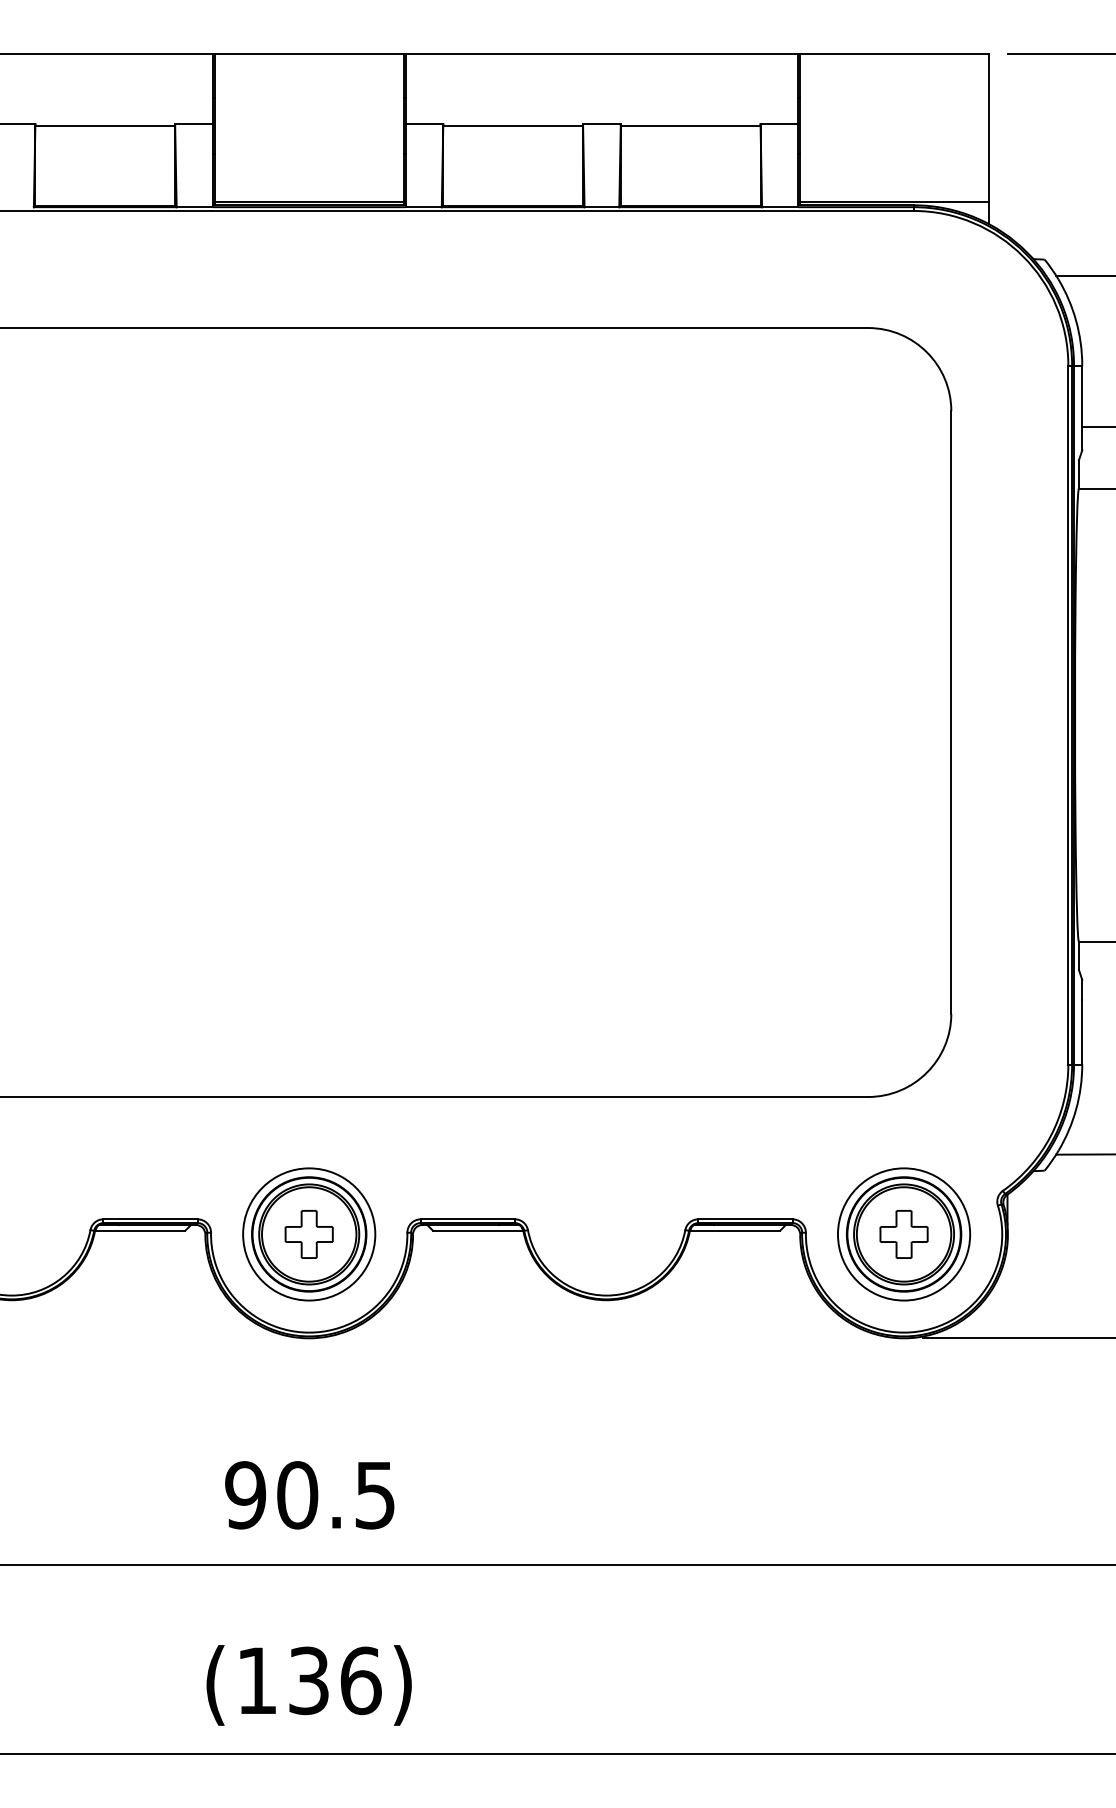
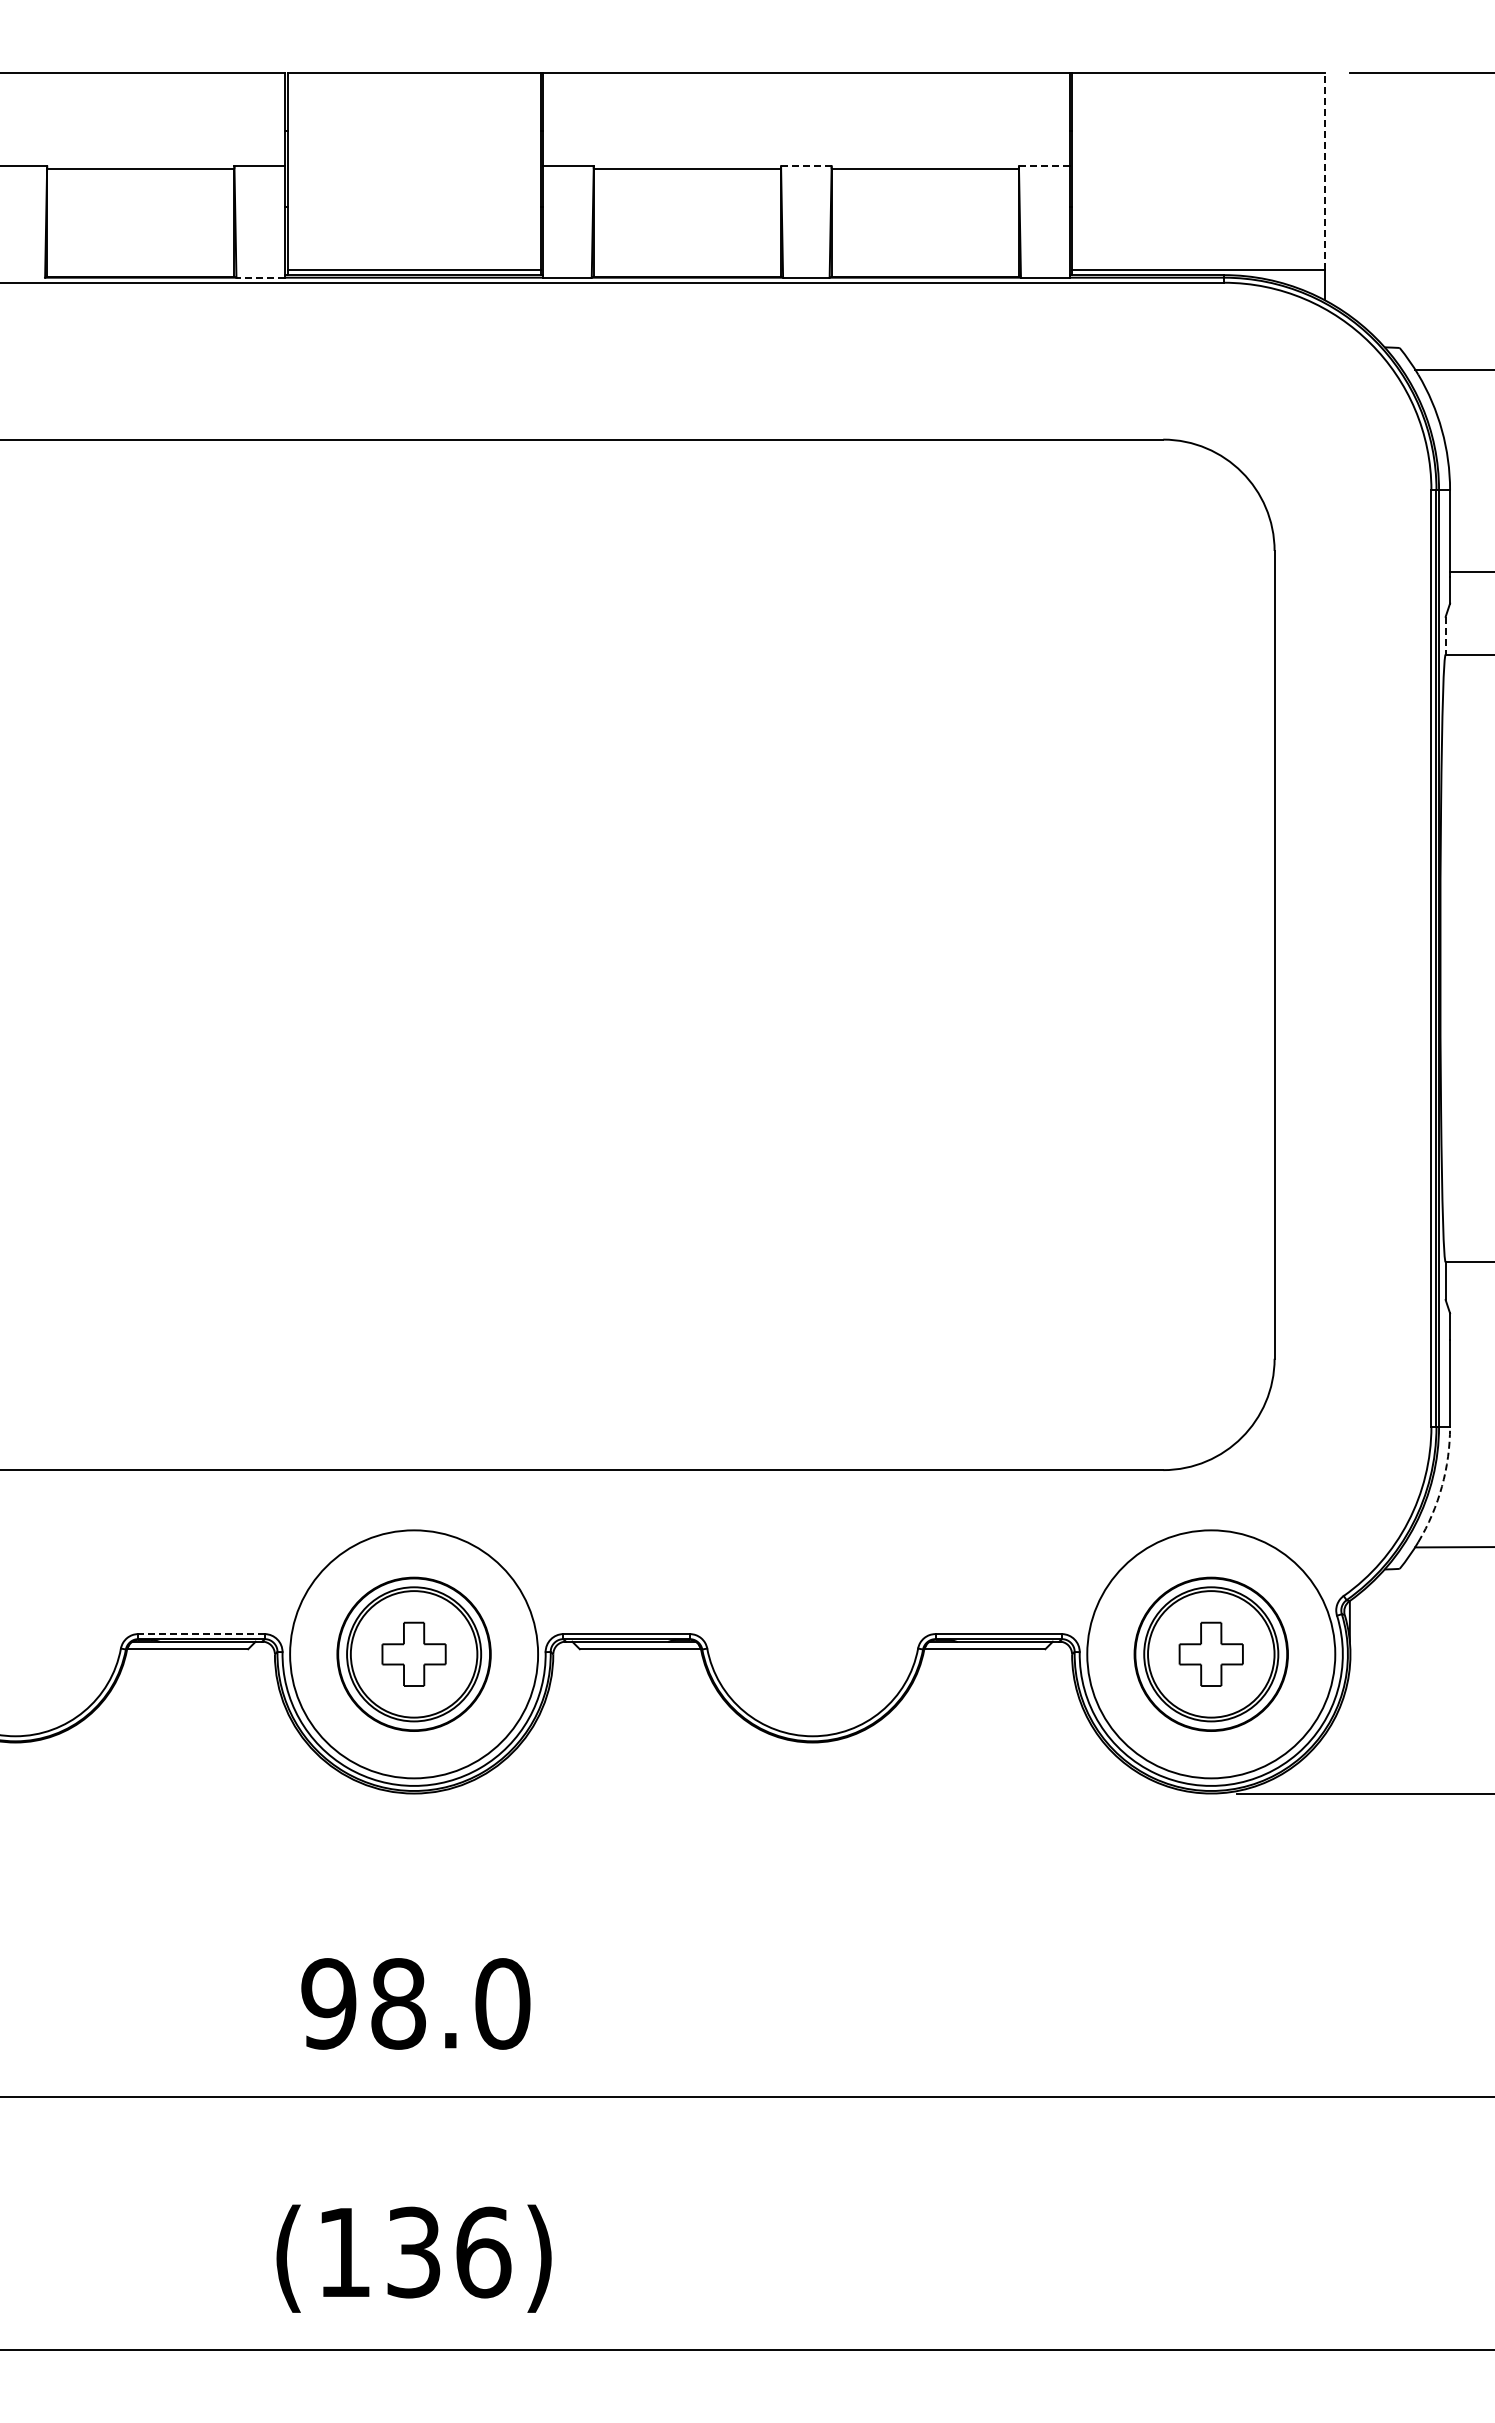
line: (601, 124) -> (805, 166), solid -> dashed
line: (778, 124) -> (1043, 166), solid -> dashed
line: (989, 127) -> (1325, 171), solid -> dashed
line: (194, 207) -> (260, 277), solid -> dashed
line: (1078, 474) -> (1445, 635), solid -> dashed
arc: (1076, 1109) -> (1442, 1486), solid -> dashed
line: (150, 1219) -> (201, 1634), solid -> dashed
circle: (308, 1233) -> (413, 1653), size x1.4
circle: (903, 1233) -> (1210, 1653), size x1.4
text: (336, 1494) -> (450, 2003), 90.5 -> 98.0

